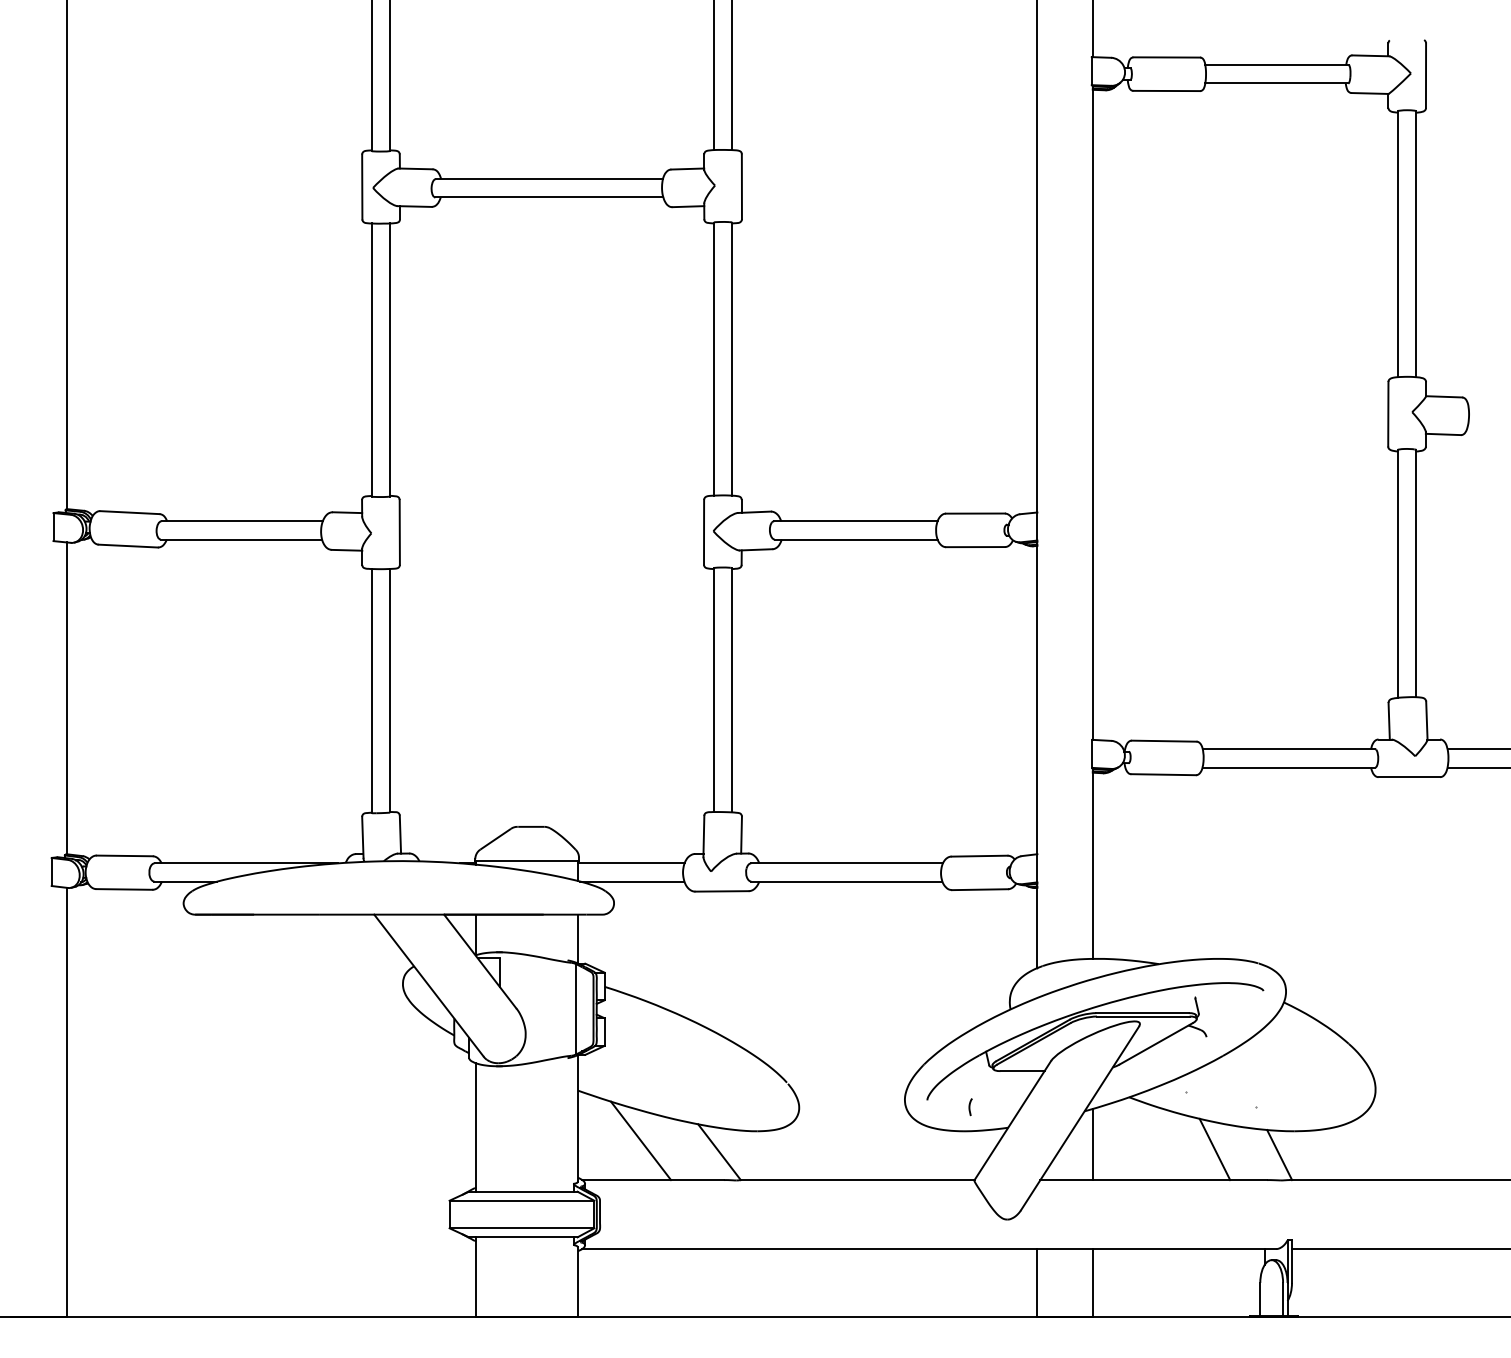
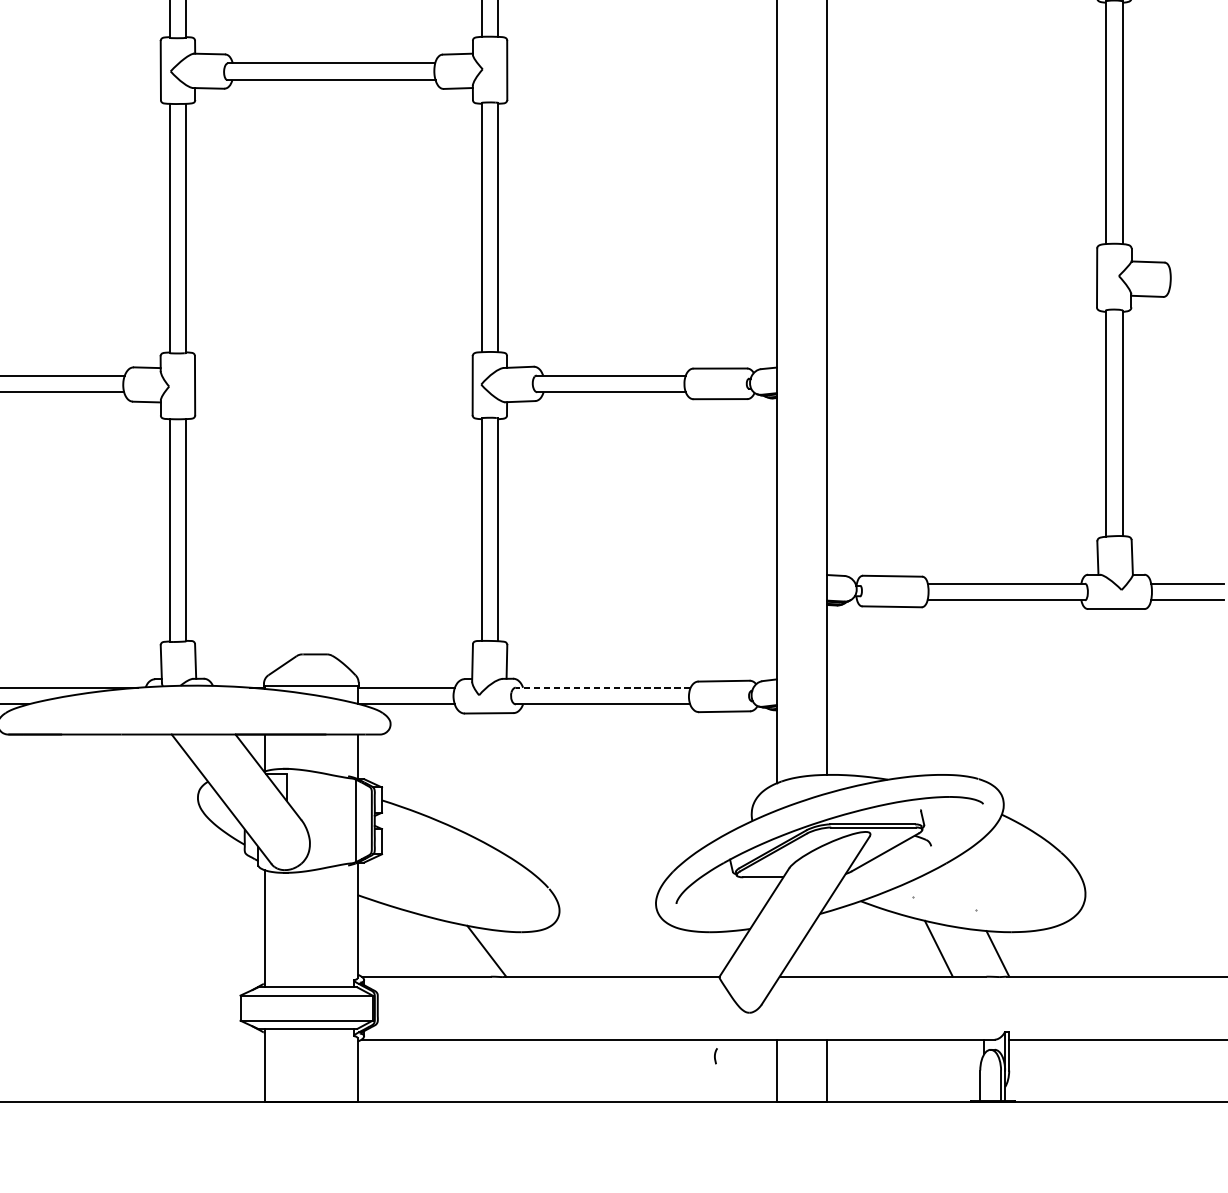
line: (847, 863) -> (603, 687), solid -> dashed
curve: (970, 1107) -> (715, 1056), moved
line: (640, 1140) -> (414, 940), removed
line: (1092, 1144) -> (827, 944), removed

